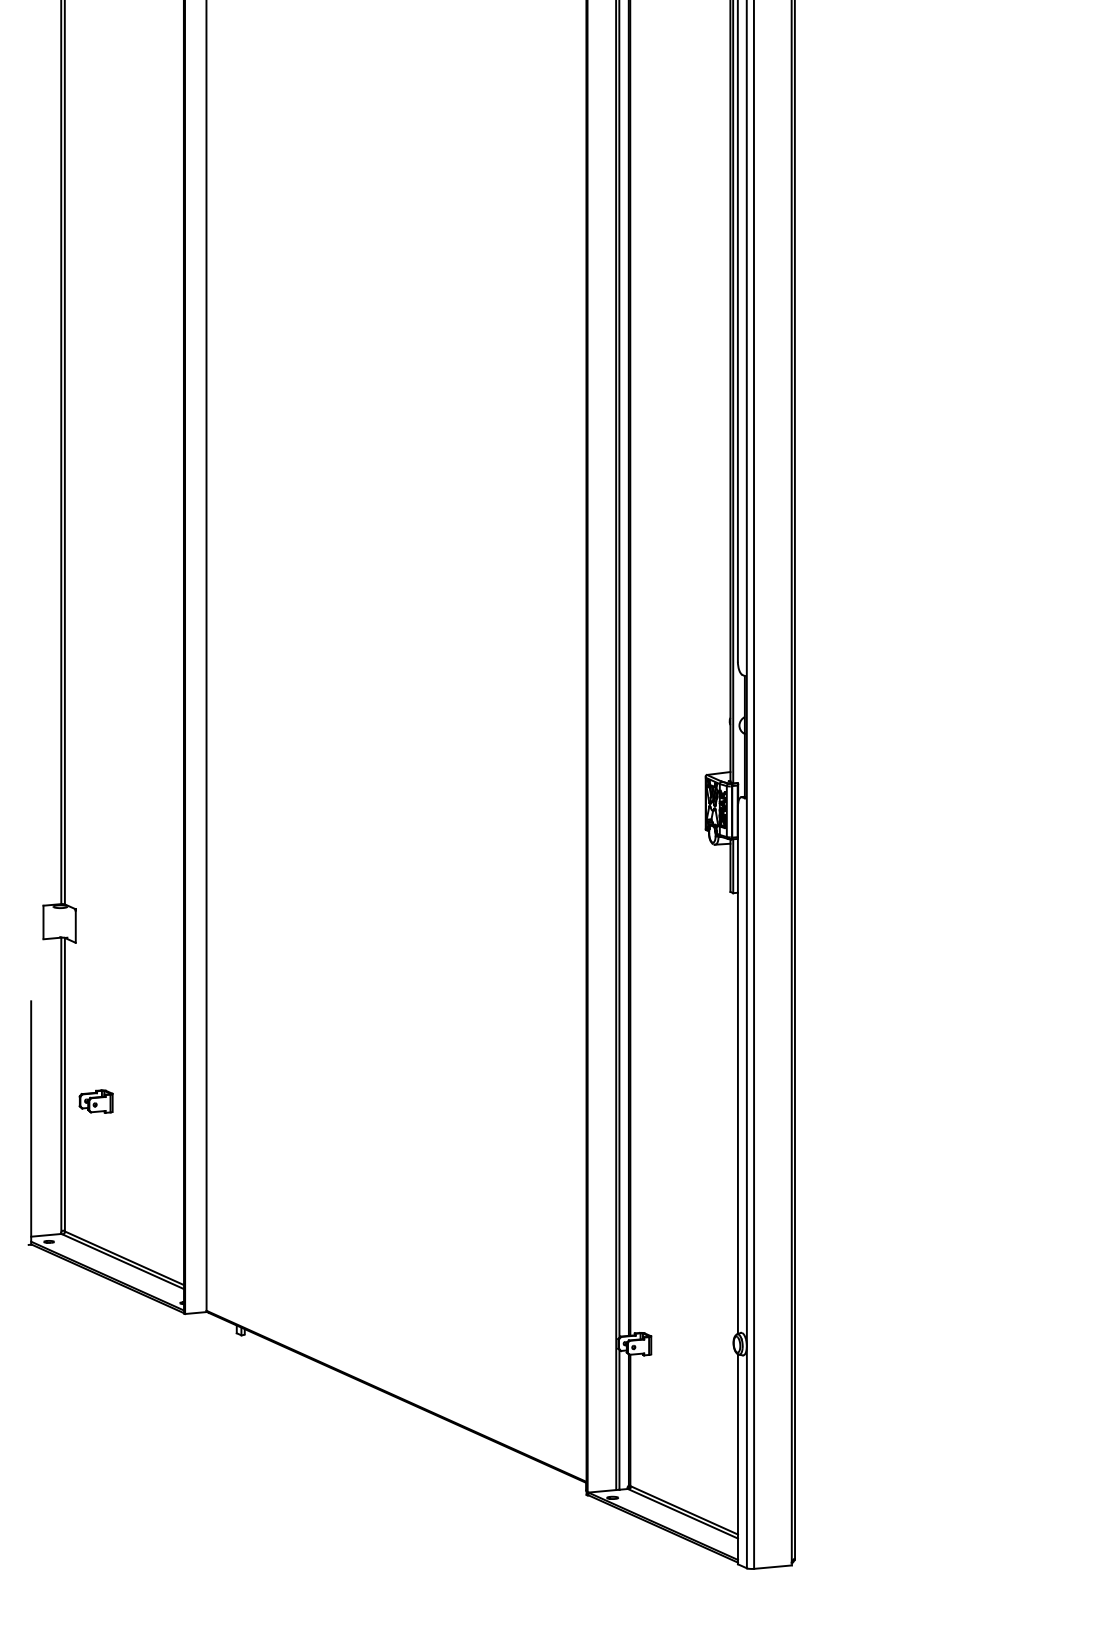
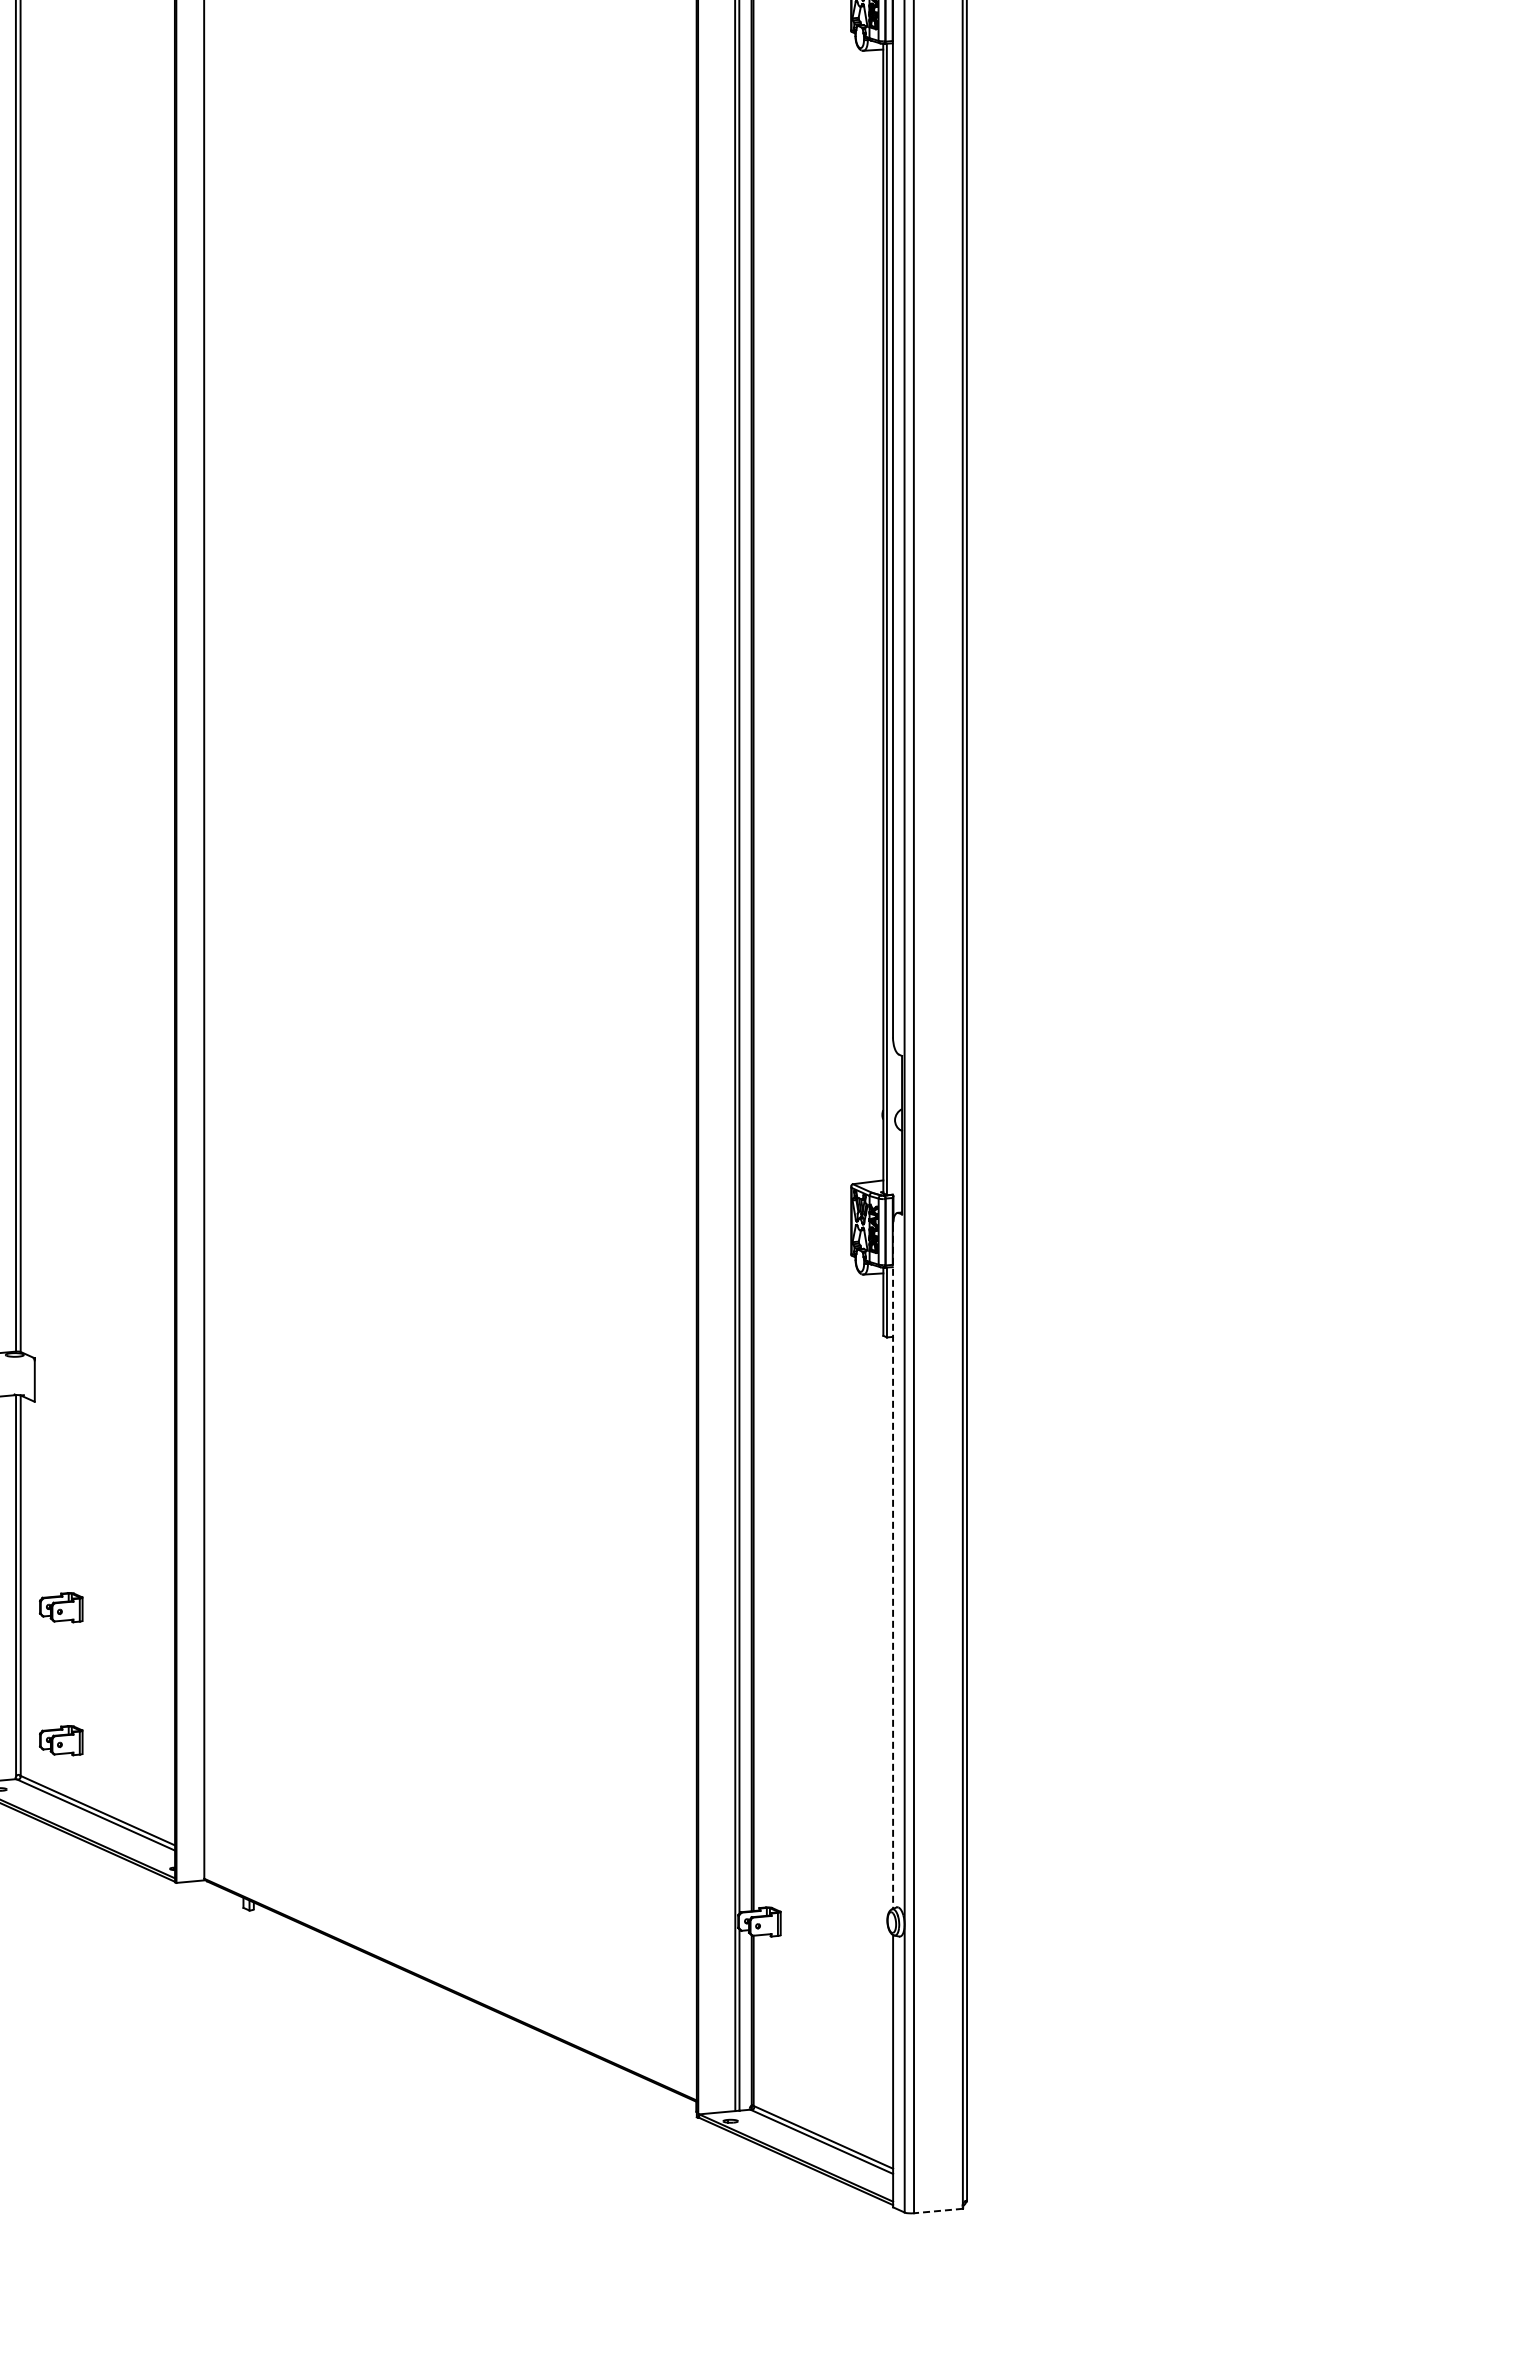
line: (738, 1070) -> (893, 1567), solid -> dashed
part: (96, 1204) -> (61, 1740), added
line: (772, 1567) -> (938, 2211), solid -> dashed

